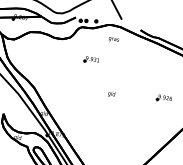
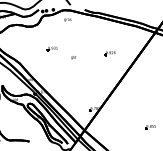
part: (90, 59) -> (51, 48), moved

